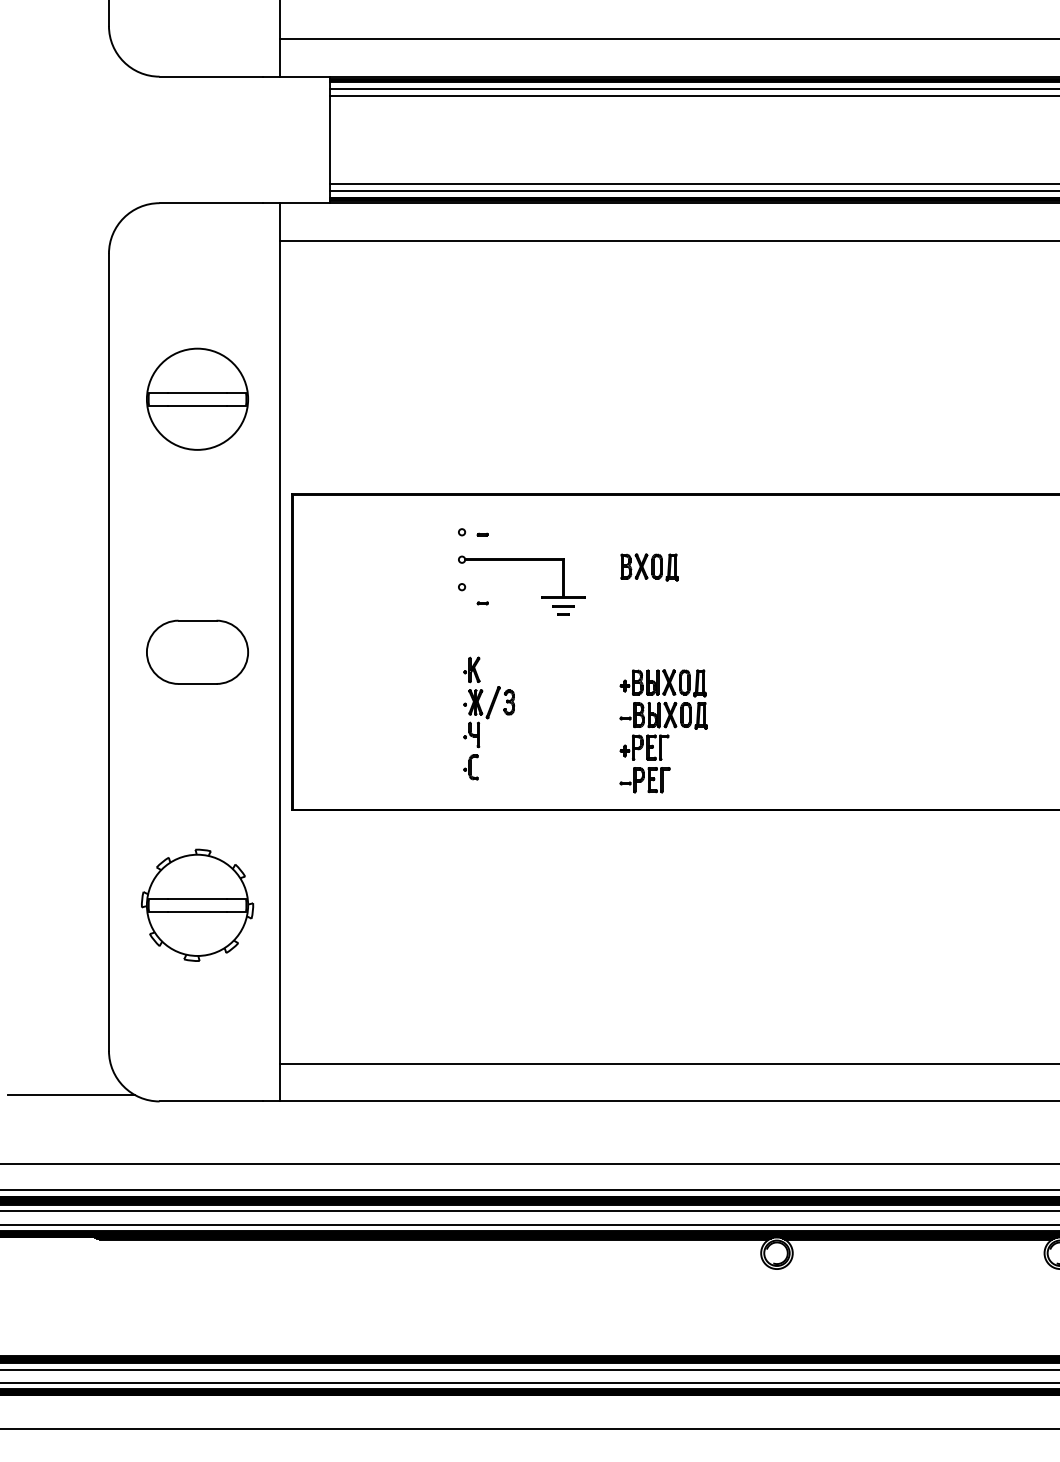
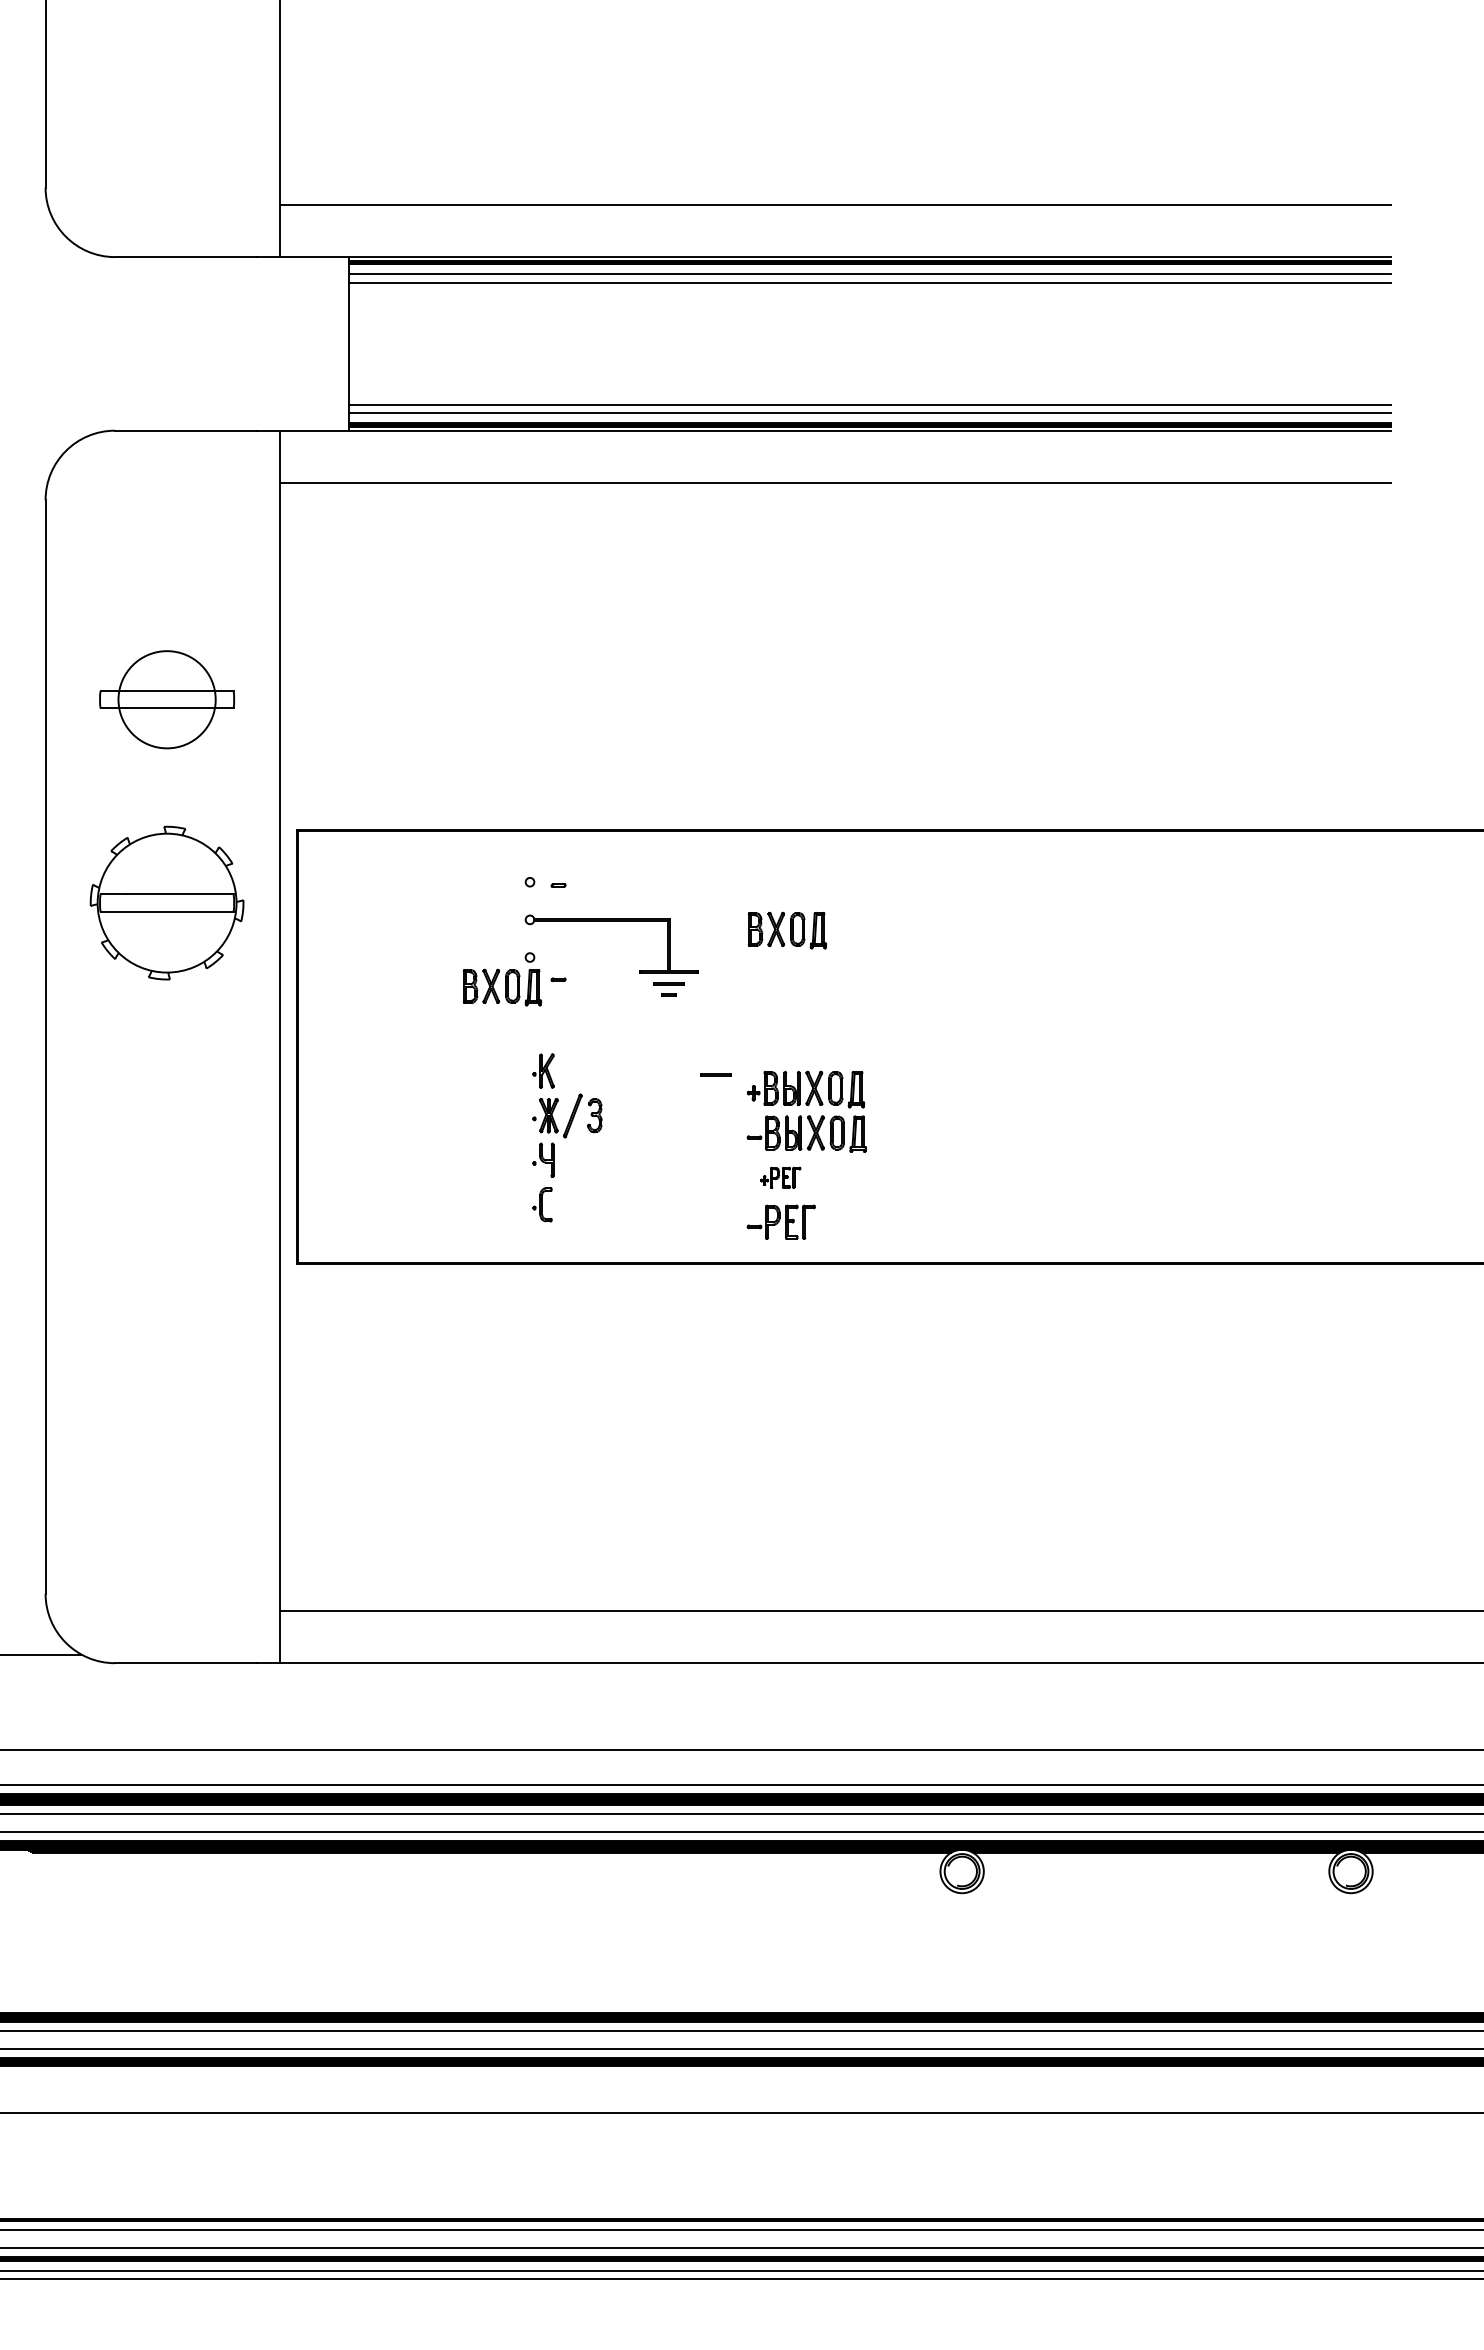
circle: (197, 399) -> (166, 699), size x0.7
part: (441, 608) -> (502, 987), added
part: (197, 651) -> (166, 1046), removed
line: (597, 672) -> (715, 1074), added
part: (644, 747) -> (780, 1177), size x0.6
part: (197, 904) -> (166, 902), moved

